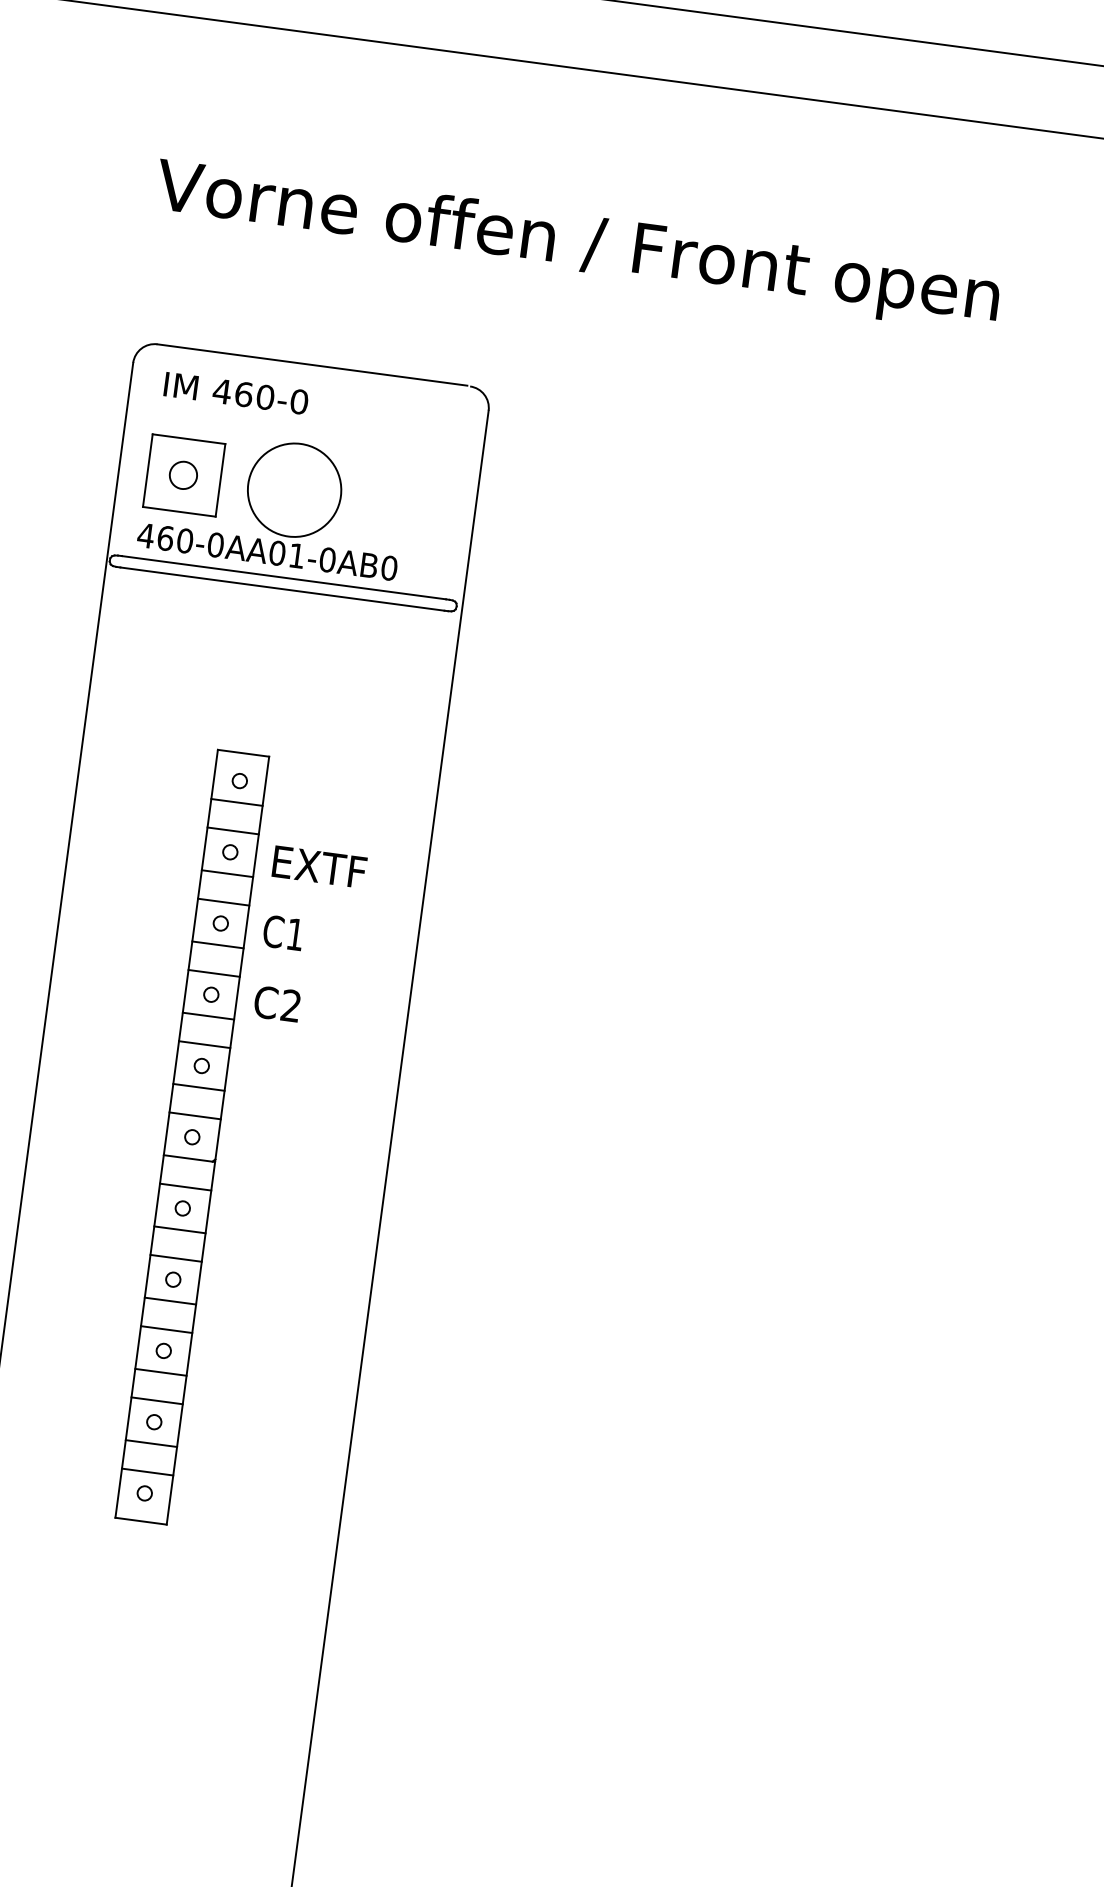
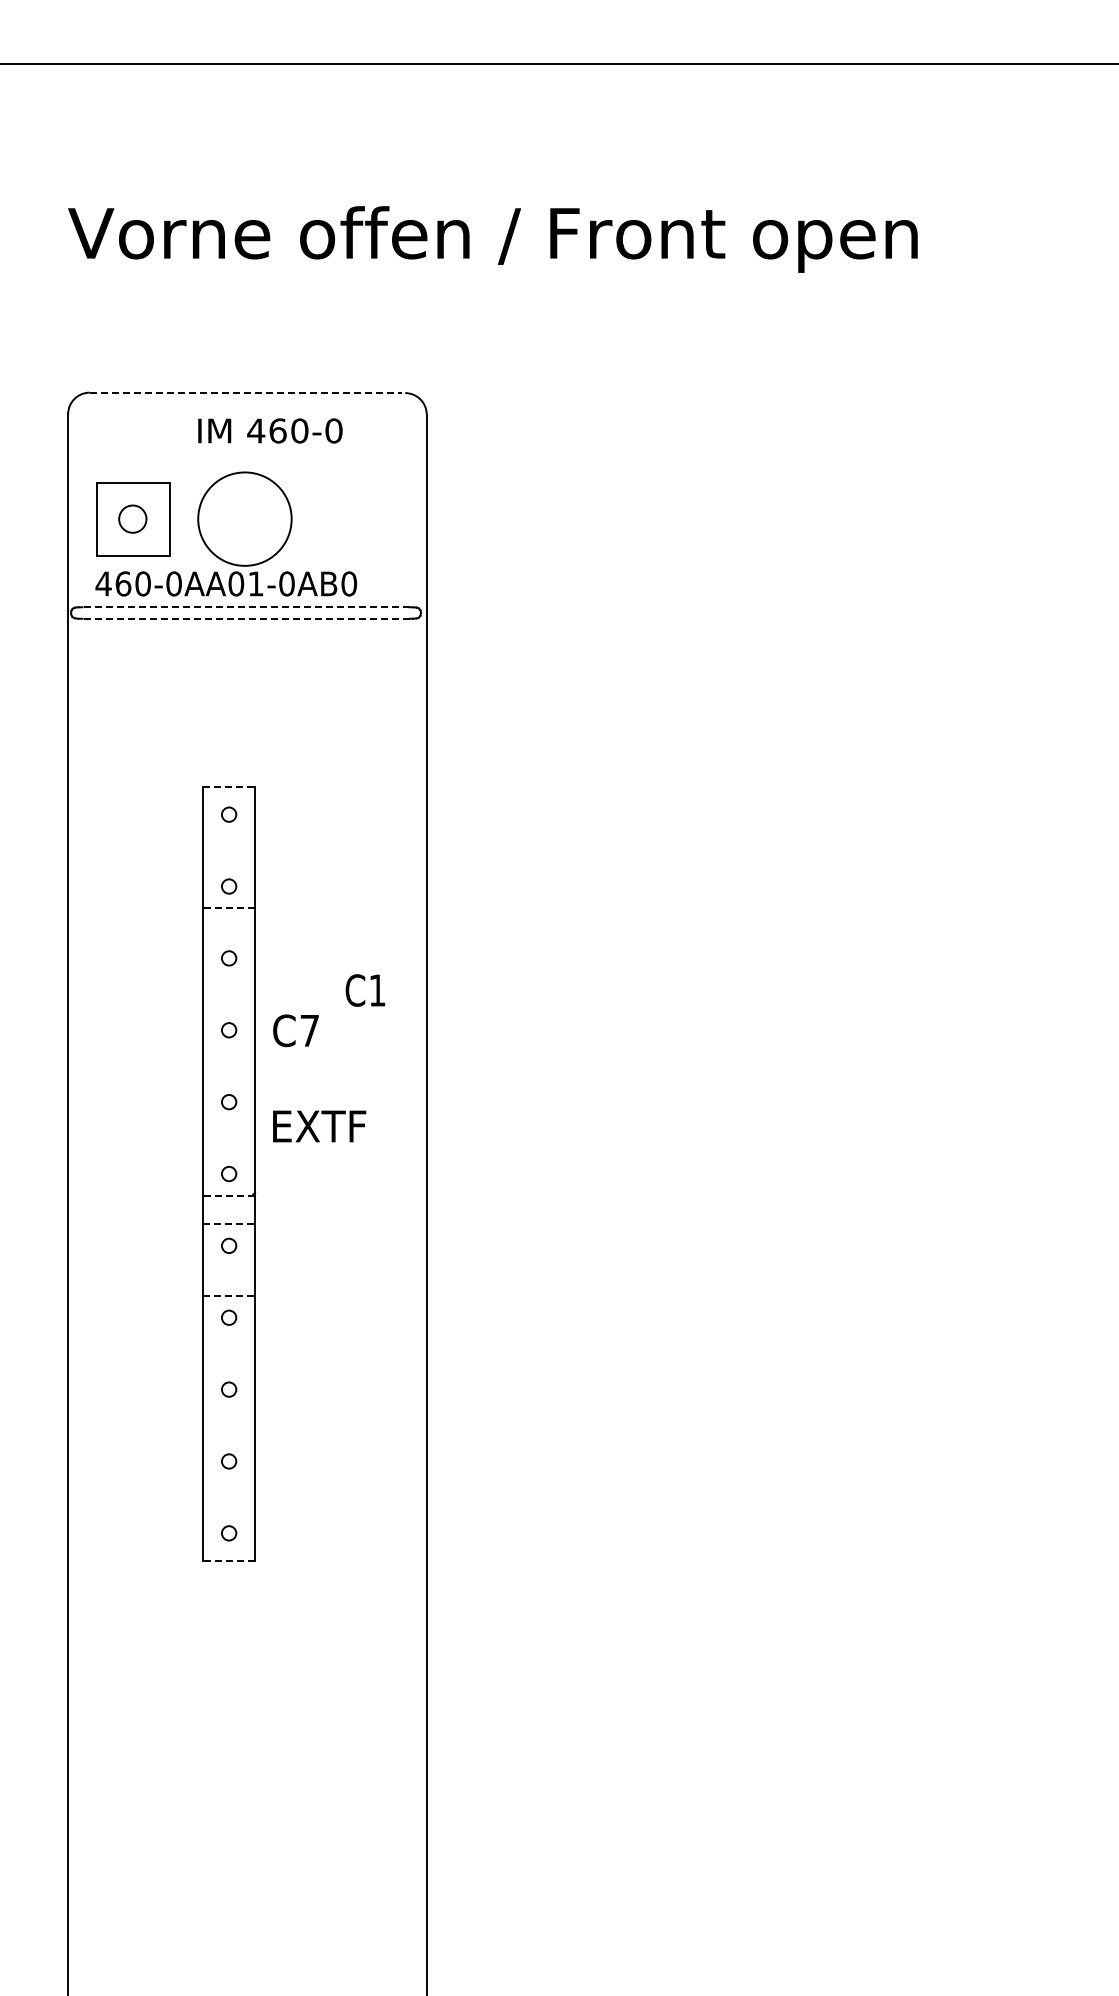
line: (312, 364) -> (246, 392), solid -> dashed
text: (236, 393) -> (270, 430), moved
line: (283, 577) -> (245, 607), solid -> dashed
line: (282, 588) -> (245, 618), solid -> dashed
line: (243, 753) -> (229, 786), solid -> dashed
line: (237, 802) -> (229, 836), removed
line: (233, 831) -> (229, 865), removed
text: (319, 867) -> (319, 1126), moved
line: (227, 874) -> (229, 908), solid -> dashed
line: (224, 901) -> (229, 936), removed
text: (283, 932) -> (365, 990), moved
line: (218, 944) -> (229, 979), removed
line: (214, 973) -> (229, 1008), removed
text: (290, 1005) -> (309, 1030), C2 -> C7
line: (208, 1015) -> (229, 1051), removed
line: (205, 1044) -> (229, 1080), removed
line: (199, 1087) -> (229, 1123), removed
line: (195, 1115) -> (229, 1152), removed
line: (189, 1158) -> (229, 1195), solid -> dashed
line: (185, 1187) -> (229, 1224), solid -> dashed
line: (180, 1229) -> (229, 1267), removed
line: (176, 1258) -> (229, 1296), solid -> dashed
line: (170, 1301) -> (229, 1339), removed
line: (166, 1330) -> (229, 1368), removed
line: (161, 1372) -> (229, 1411), removed
line: (157, 1400) -> (229, 1439), removed
line: (151, 1444) -> (229, 1483), removed
line: (148, 1471) -> (229, 1511), removed
line: (141, 1521) -> (229, 1561), solid -> dashed

